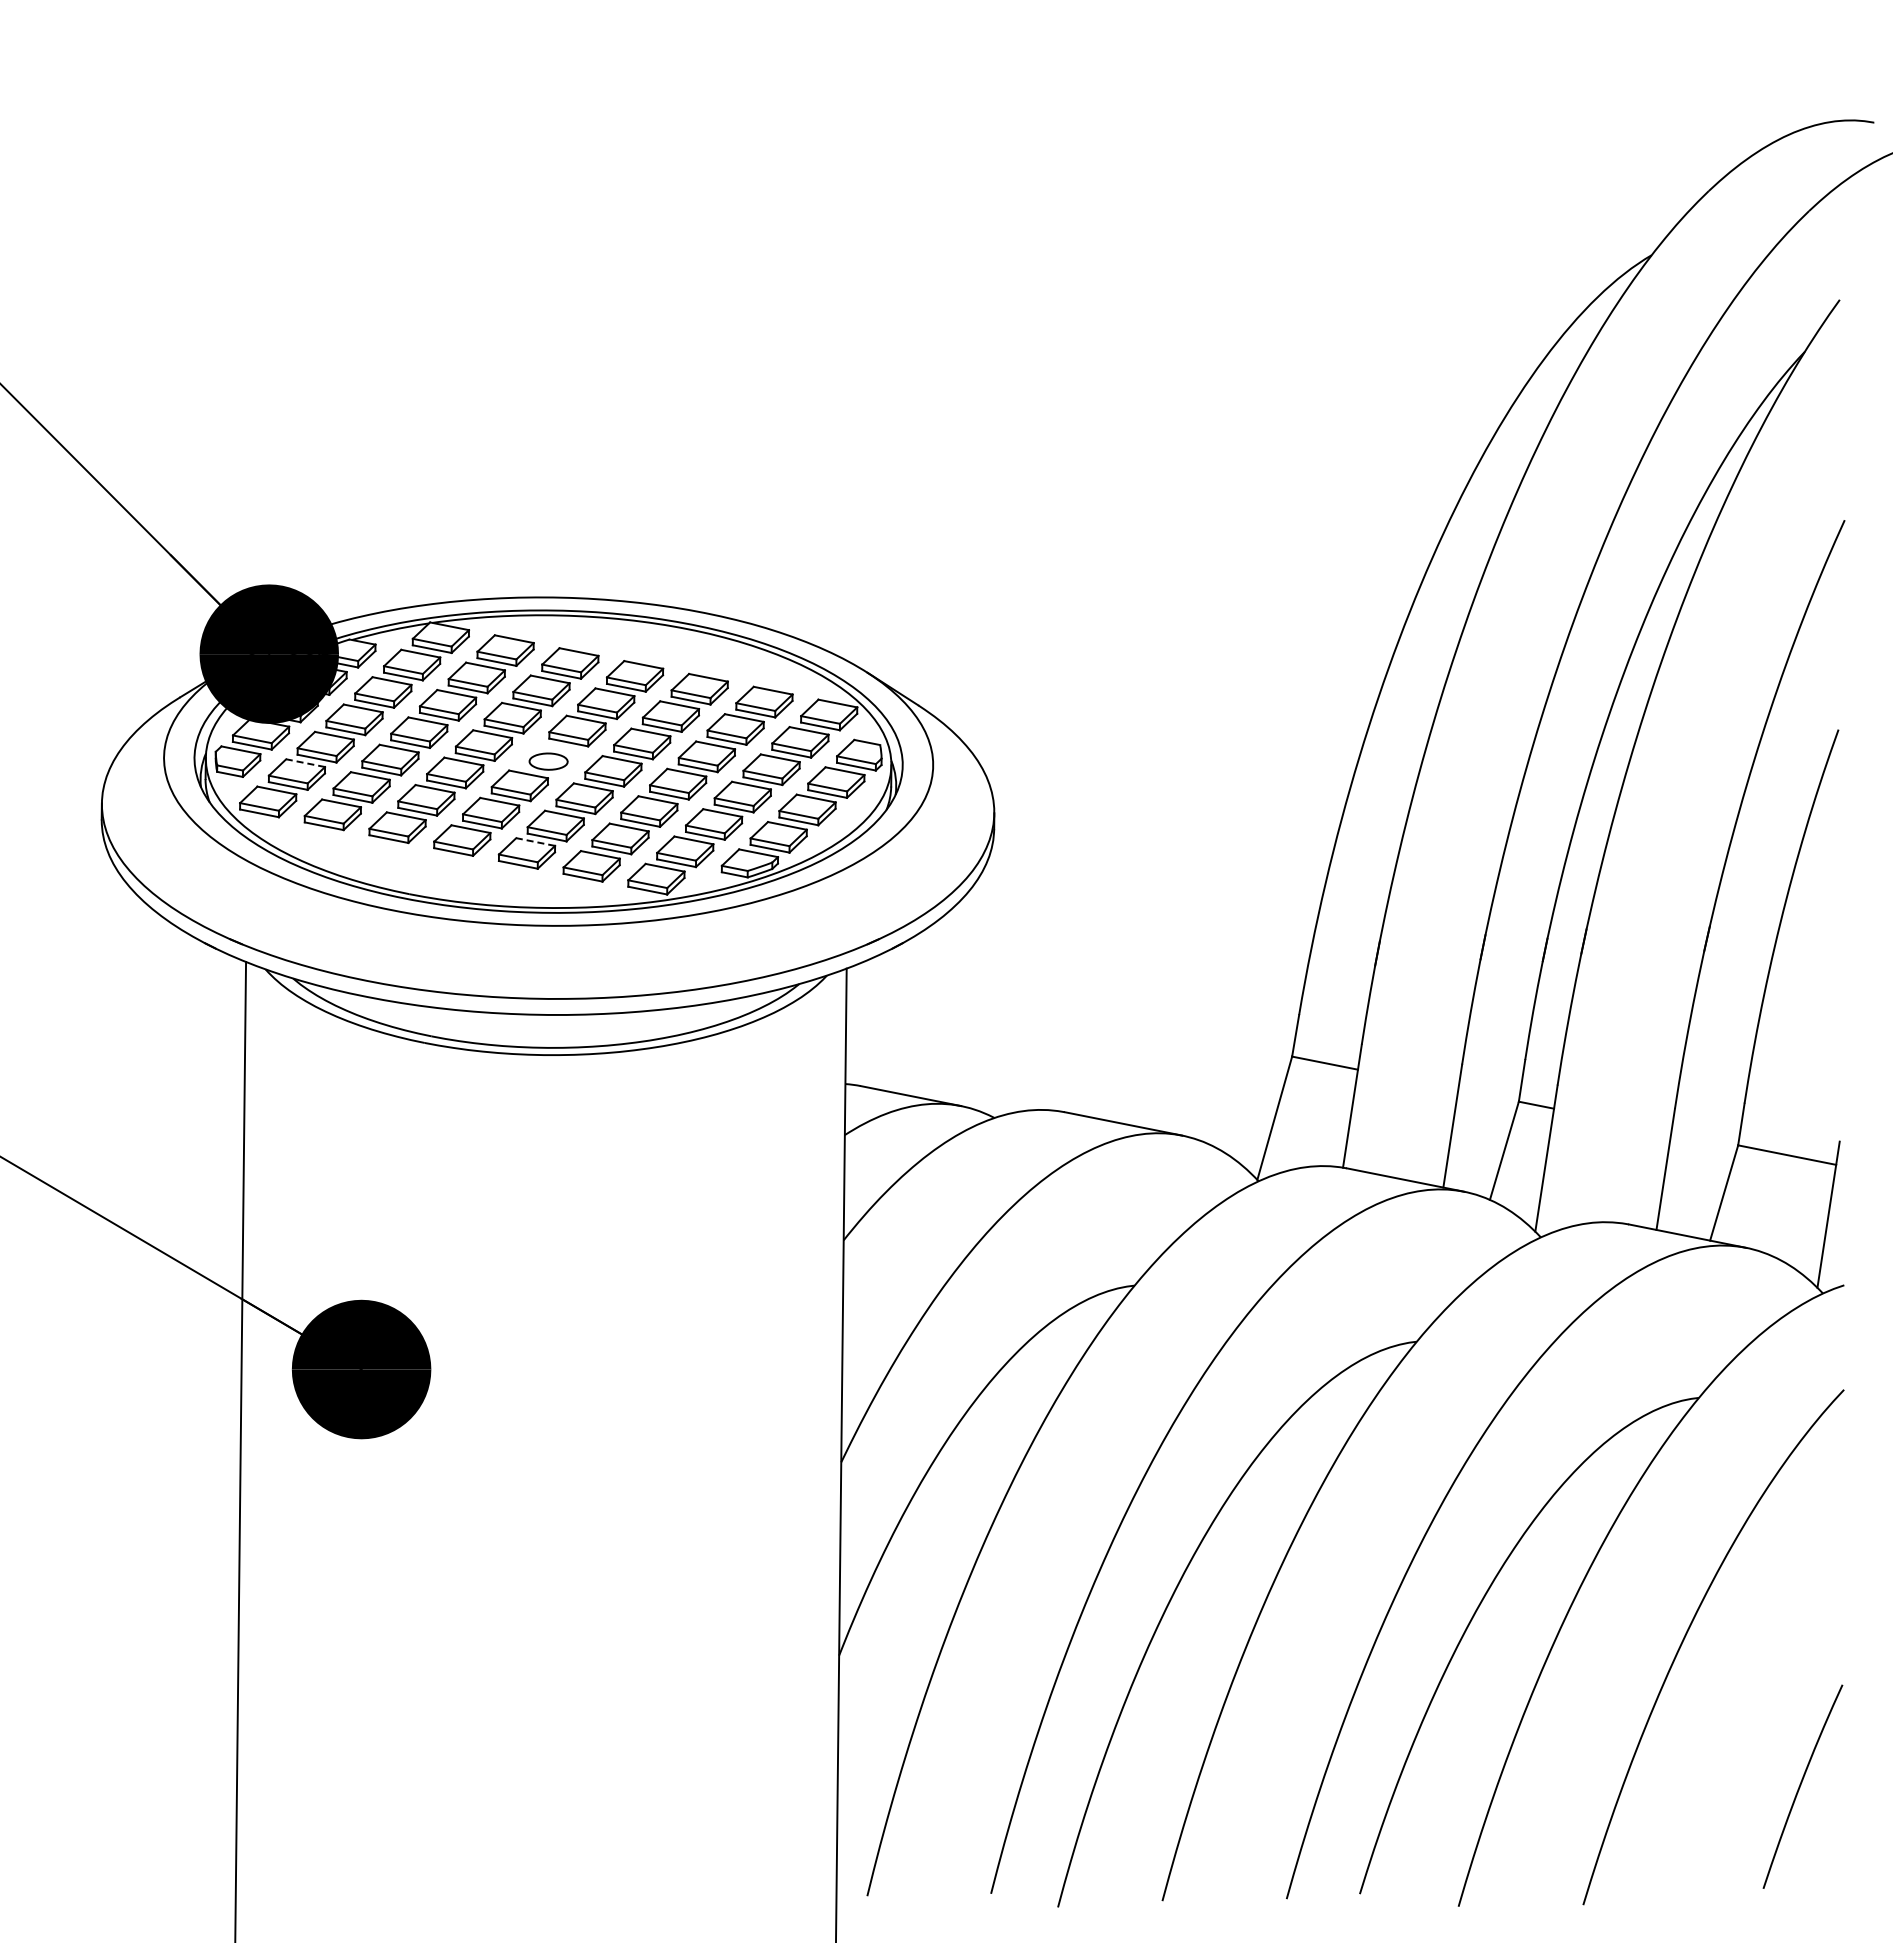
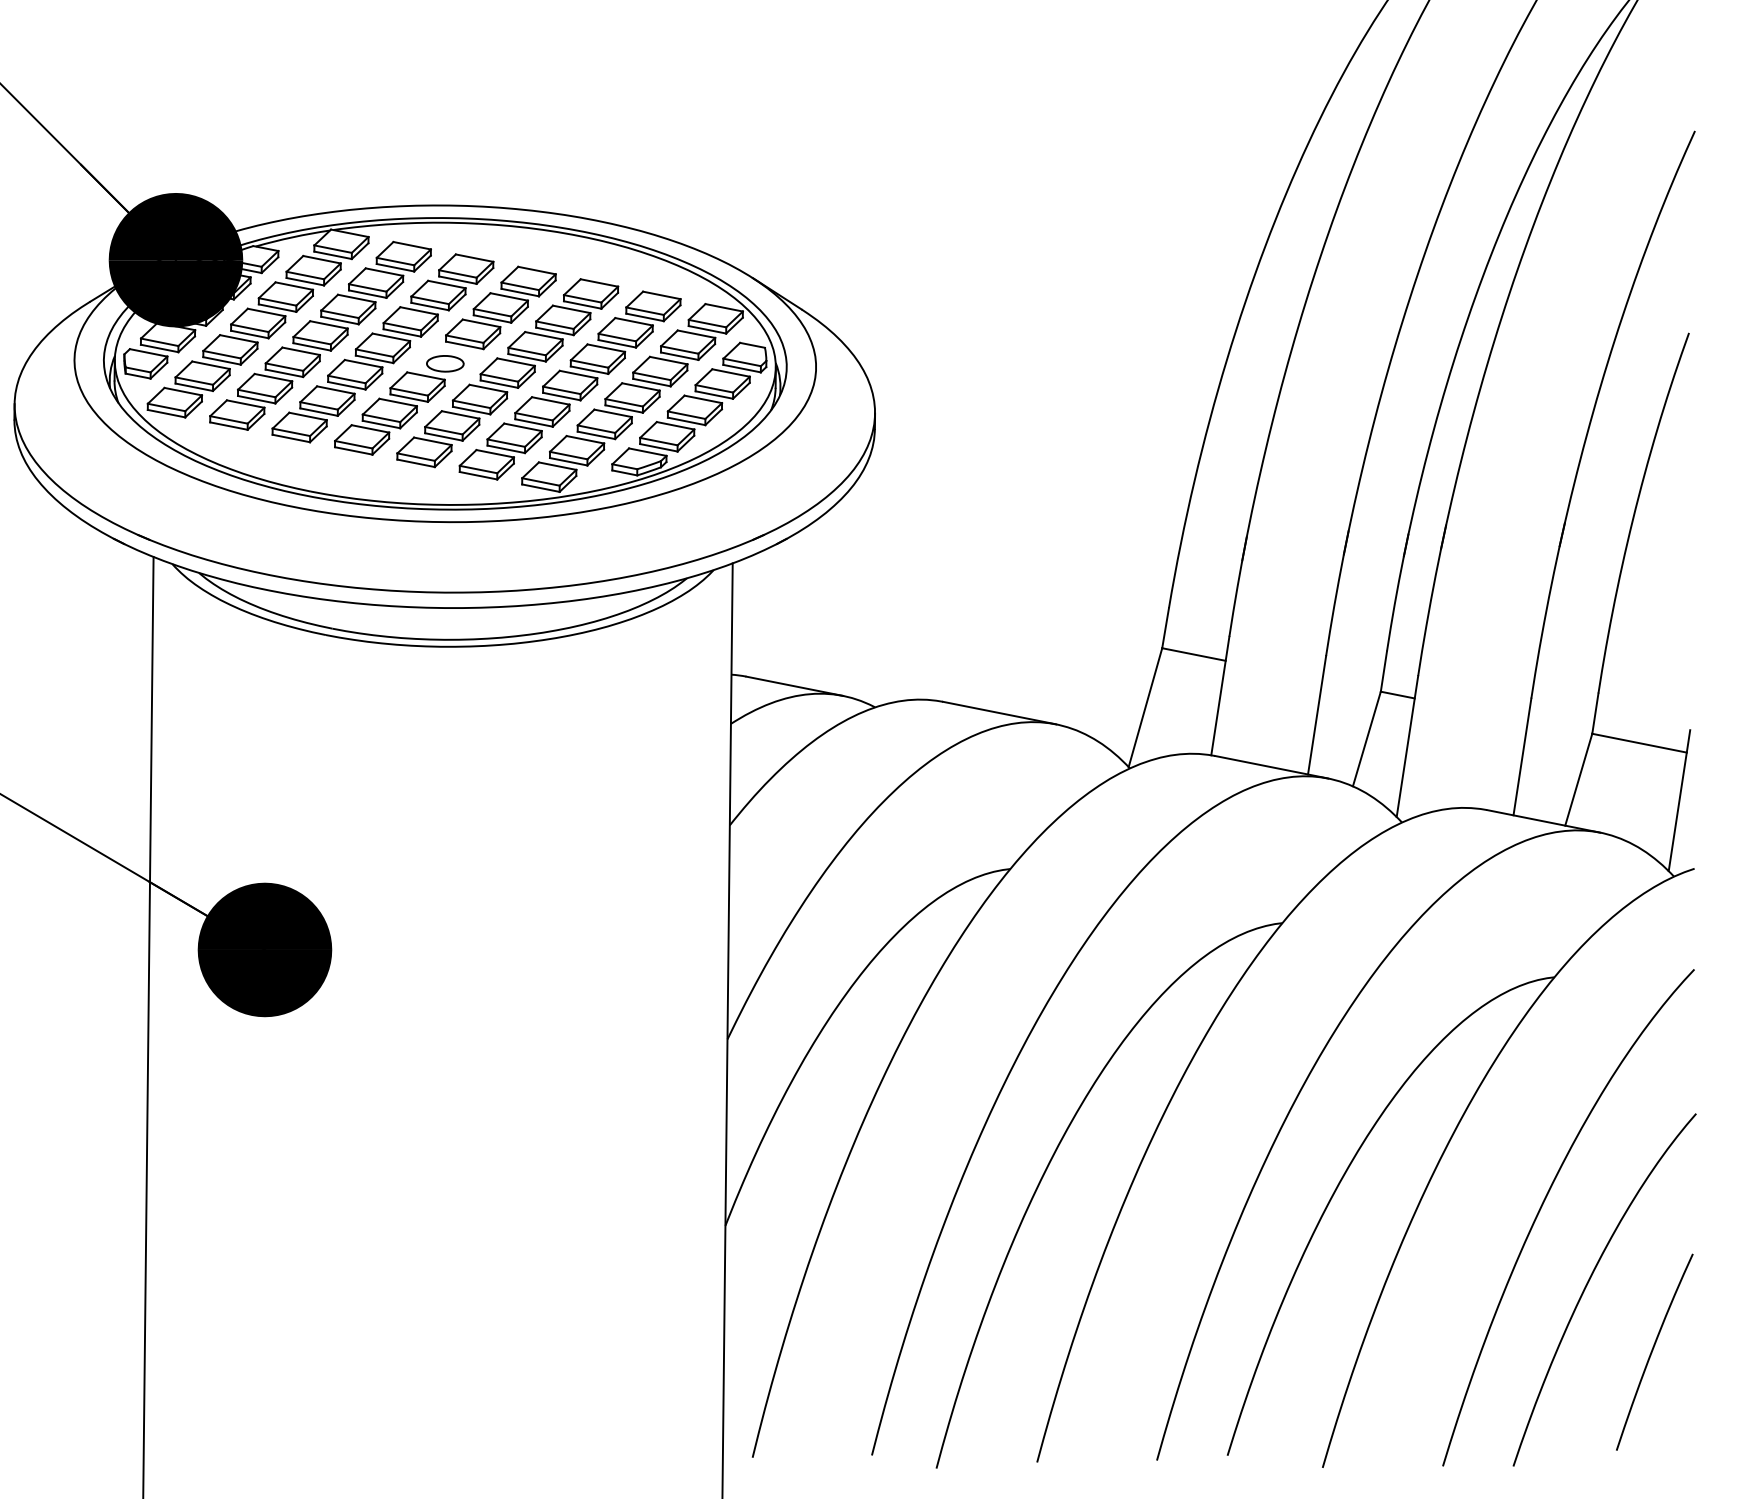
line: (305, 763) -> (210, 365), dashed -> solid
line: (535, 842) -> (432, 441), dashed -> solid
curve: (1734, 1715) -> (1588, 1283), added

